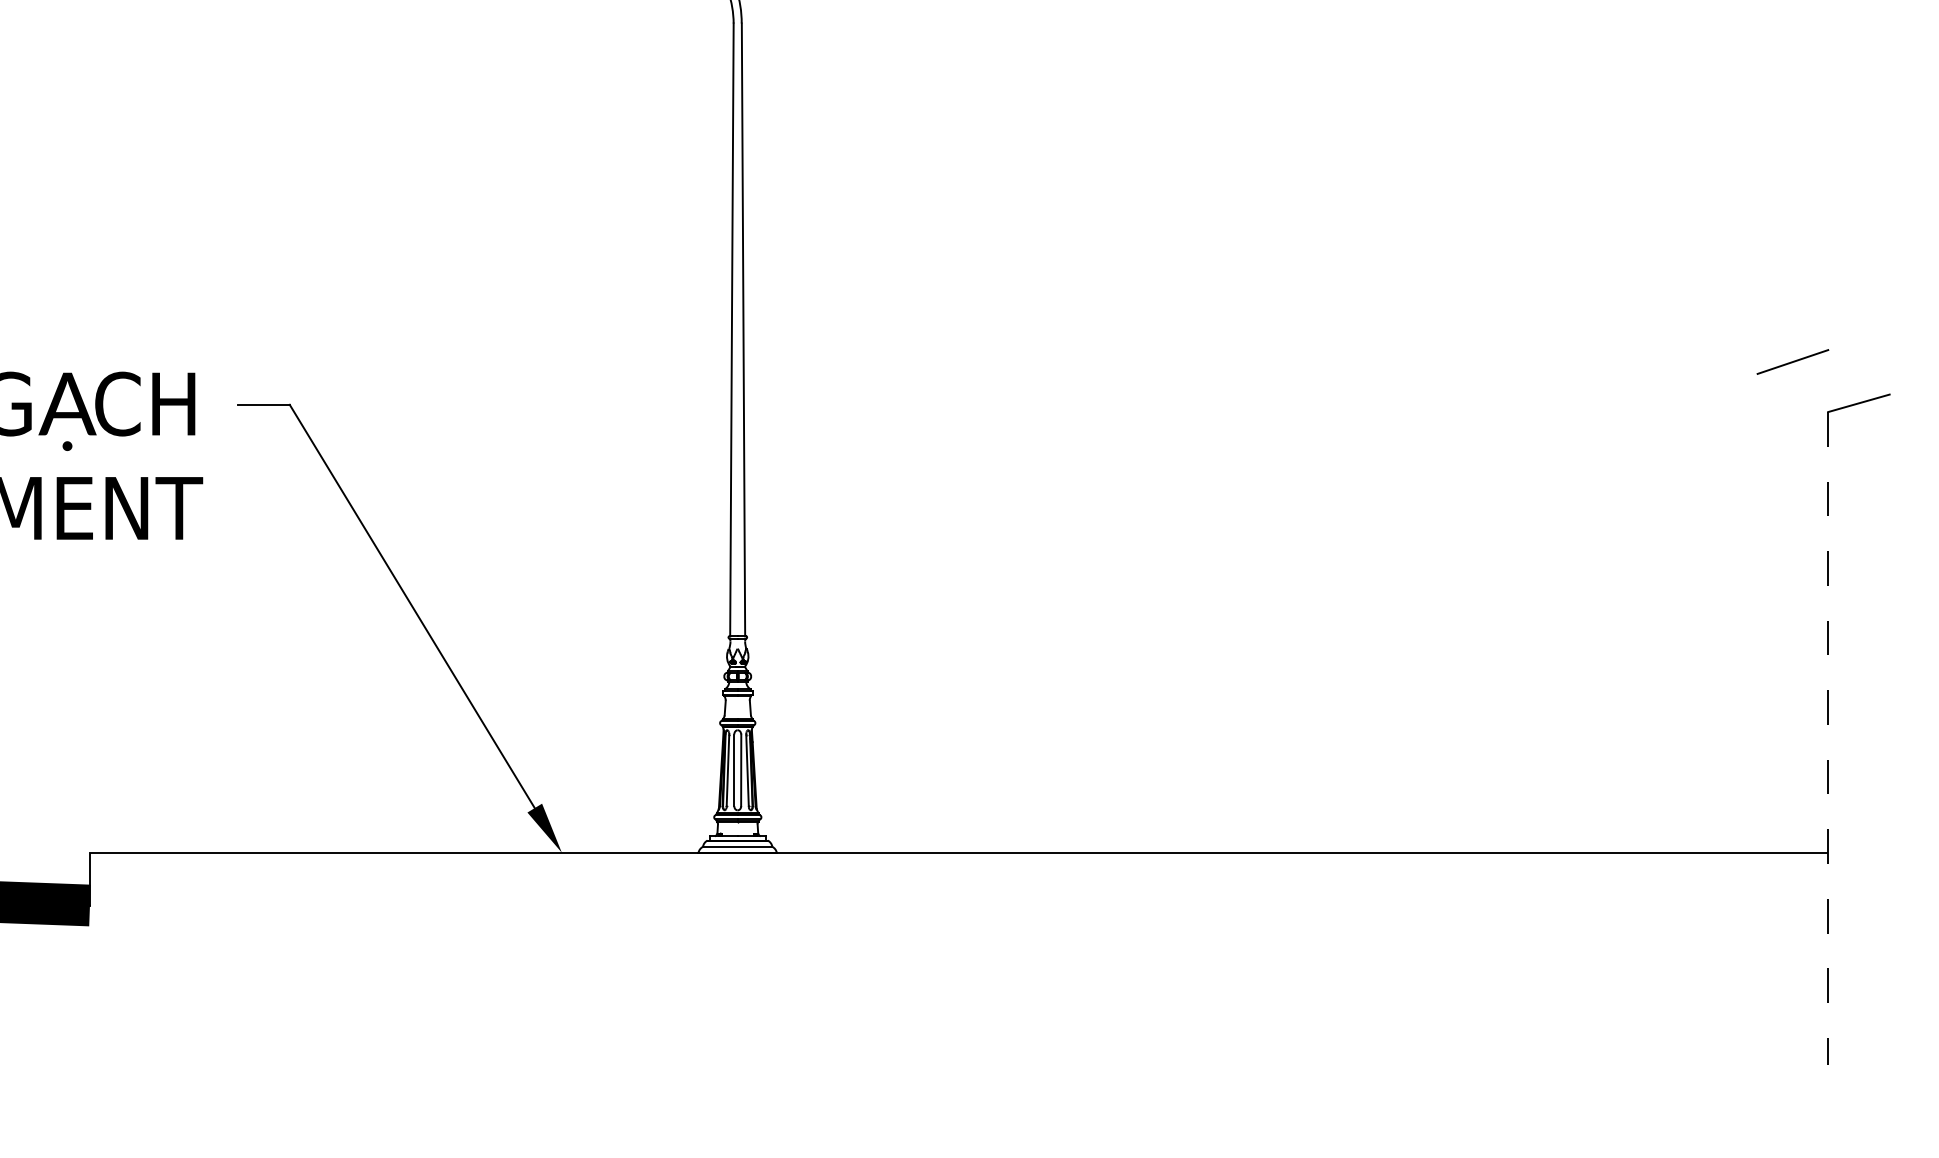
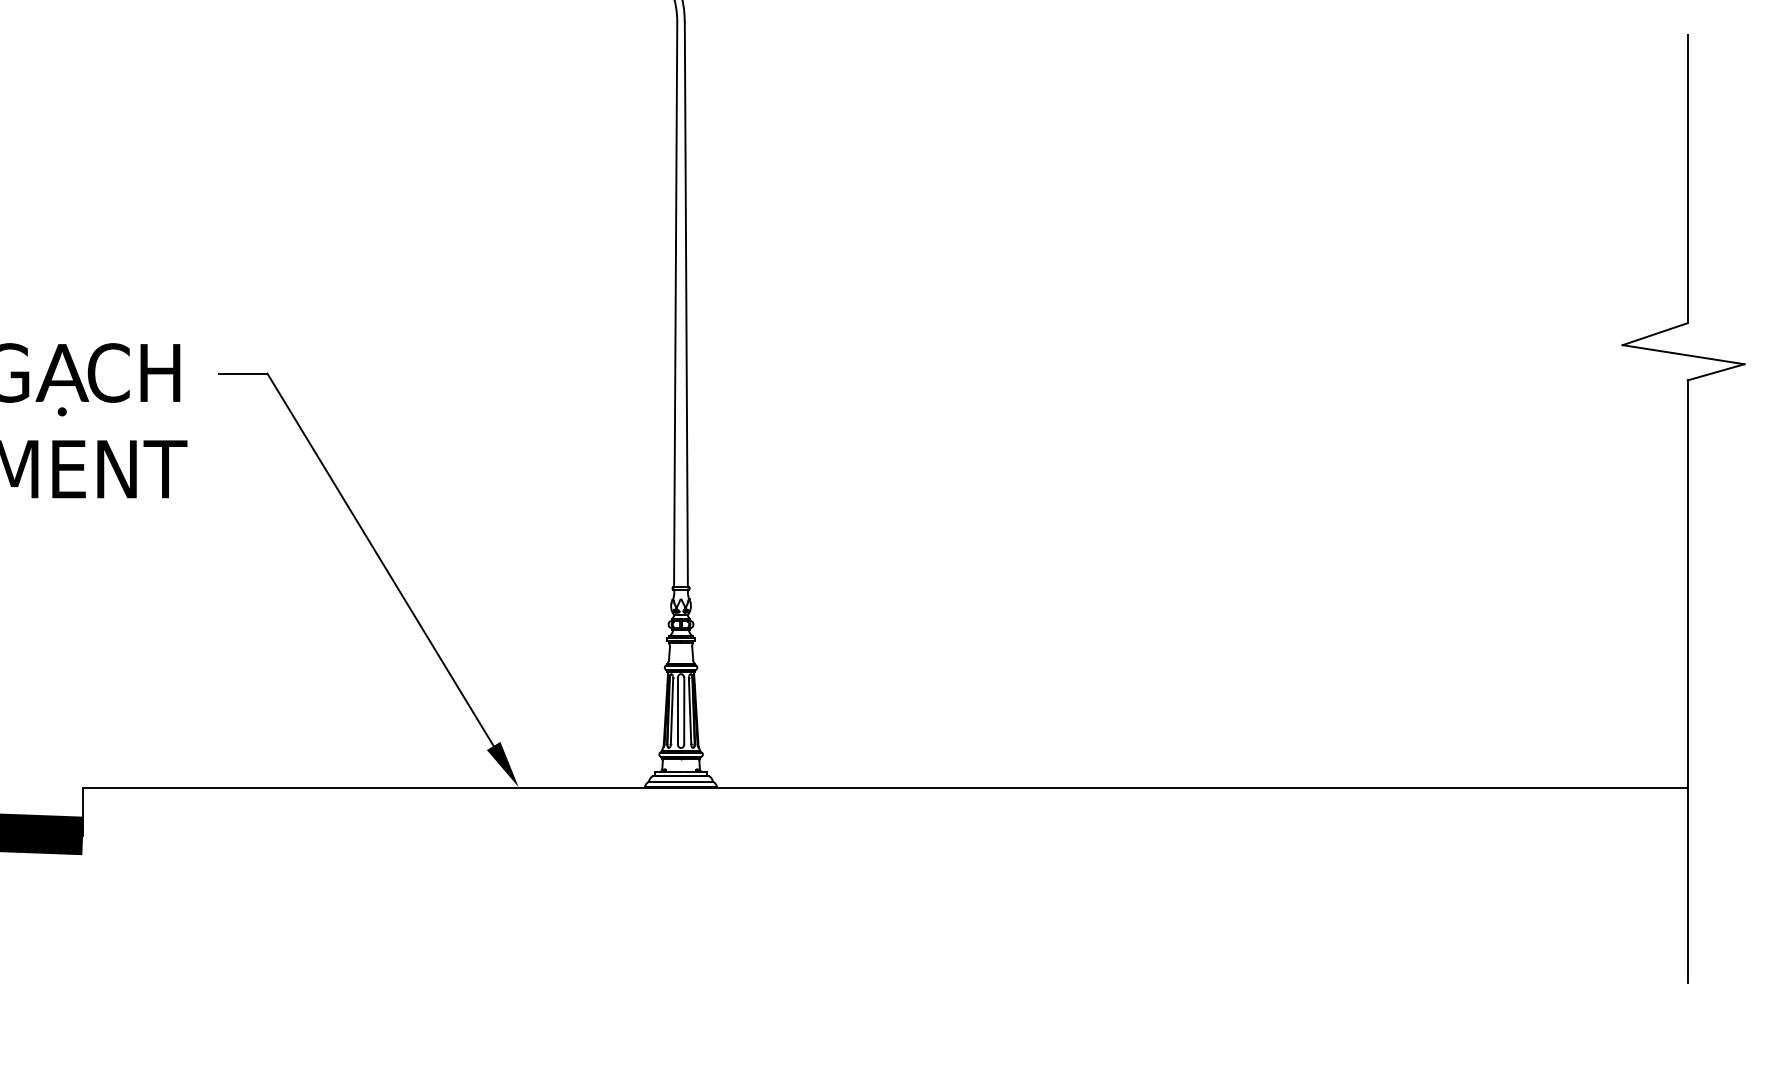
line: (1828, 194) -> (1688, 179), added
line: (1823, 383) -> (1683, 354), added
line: (1828, 739) -> (1688, 682), dashed -> solid

